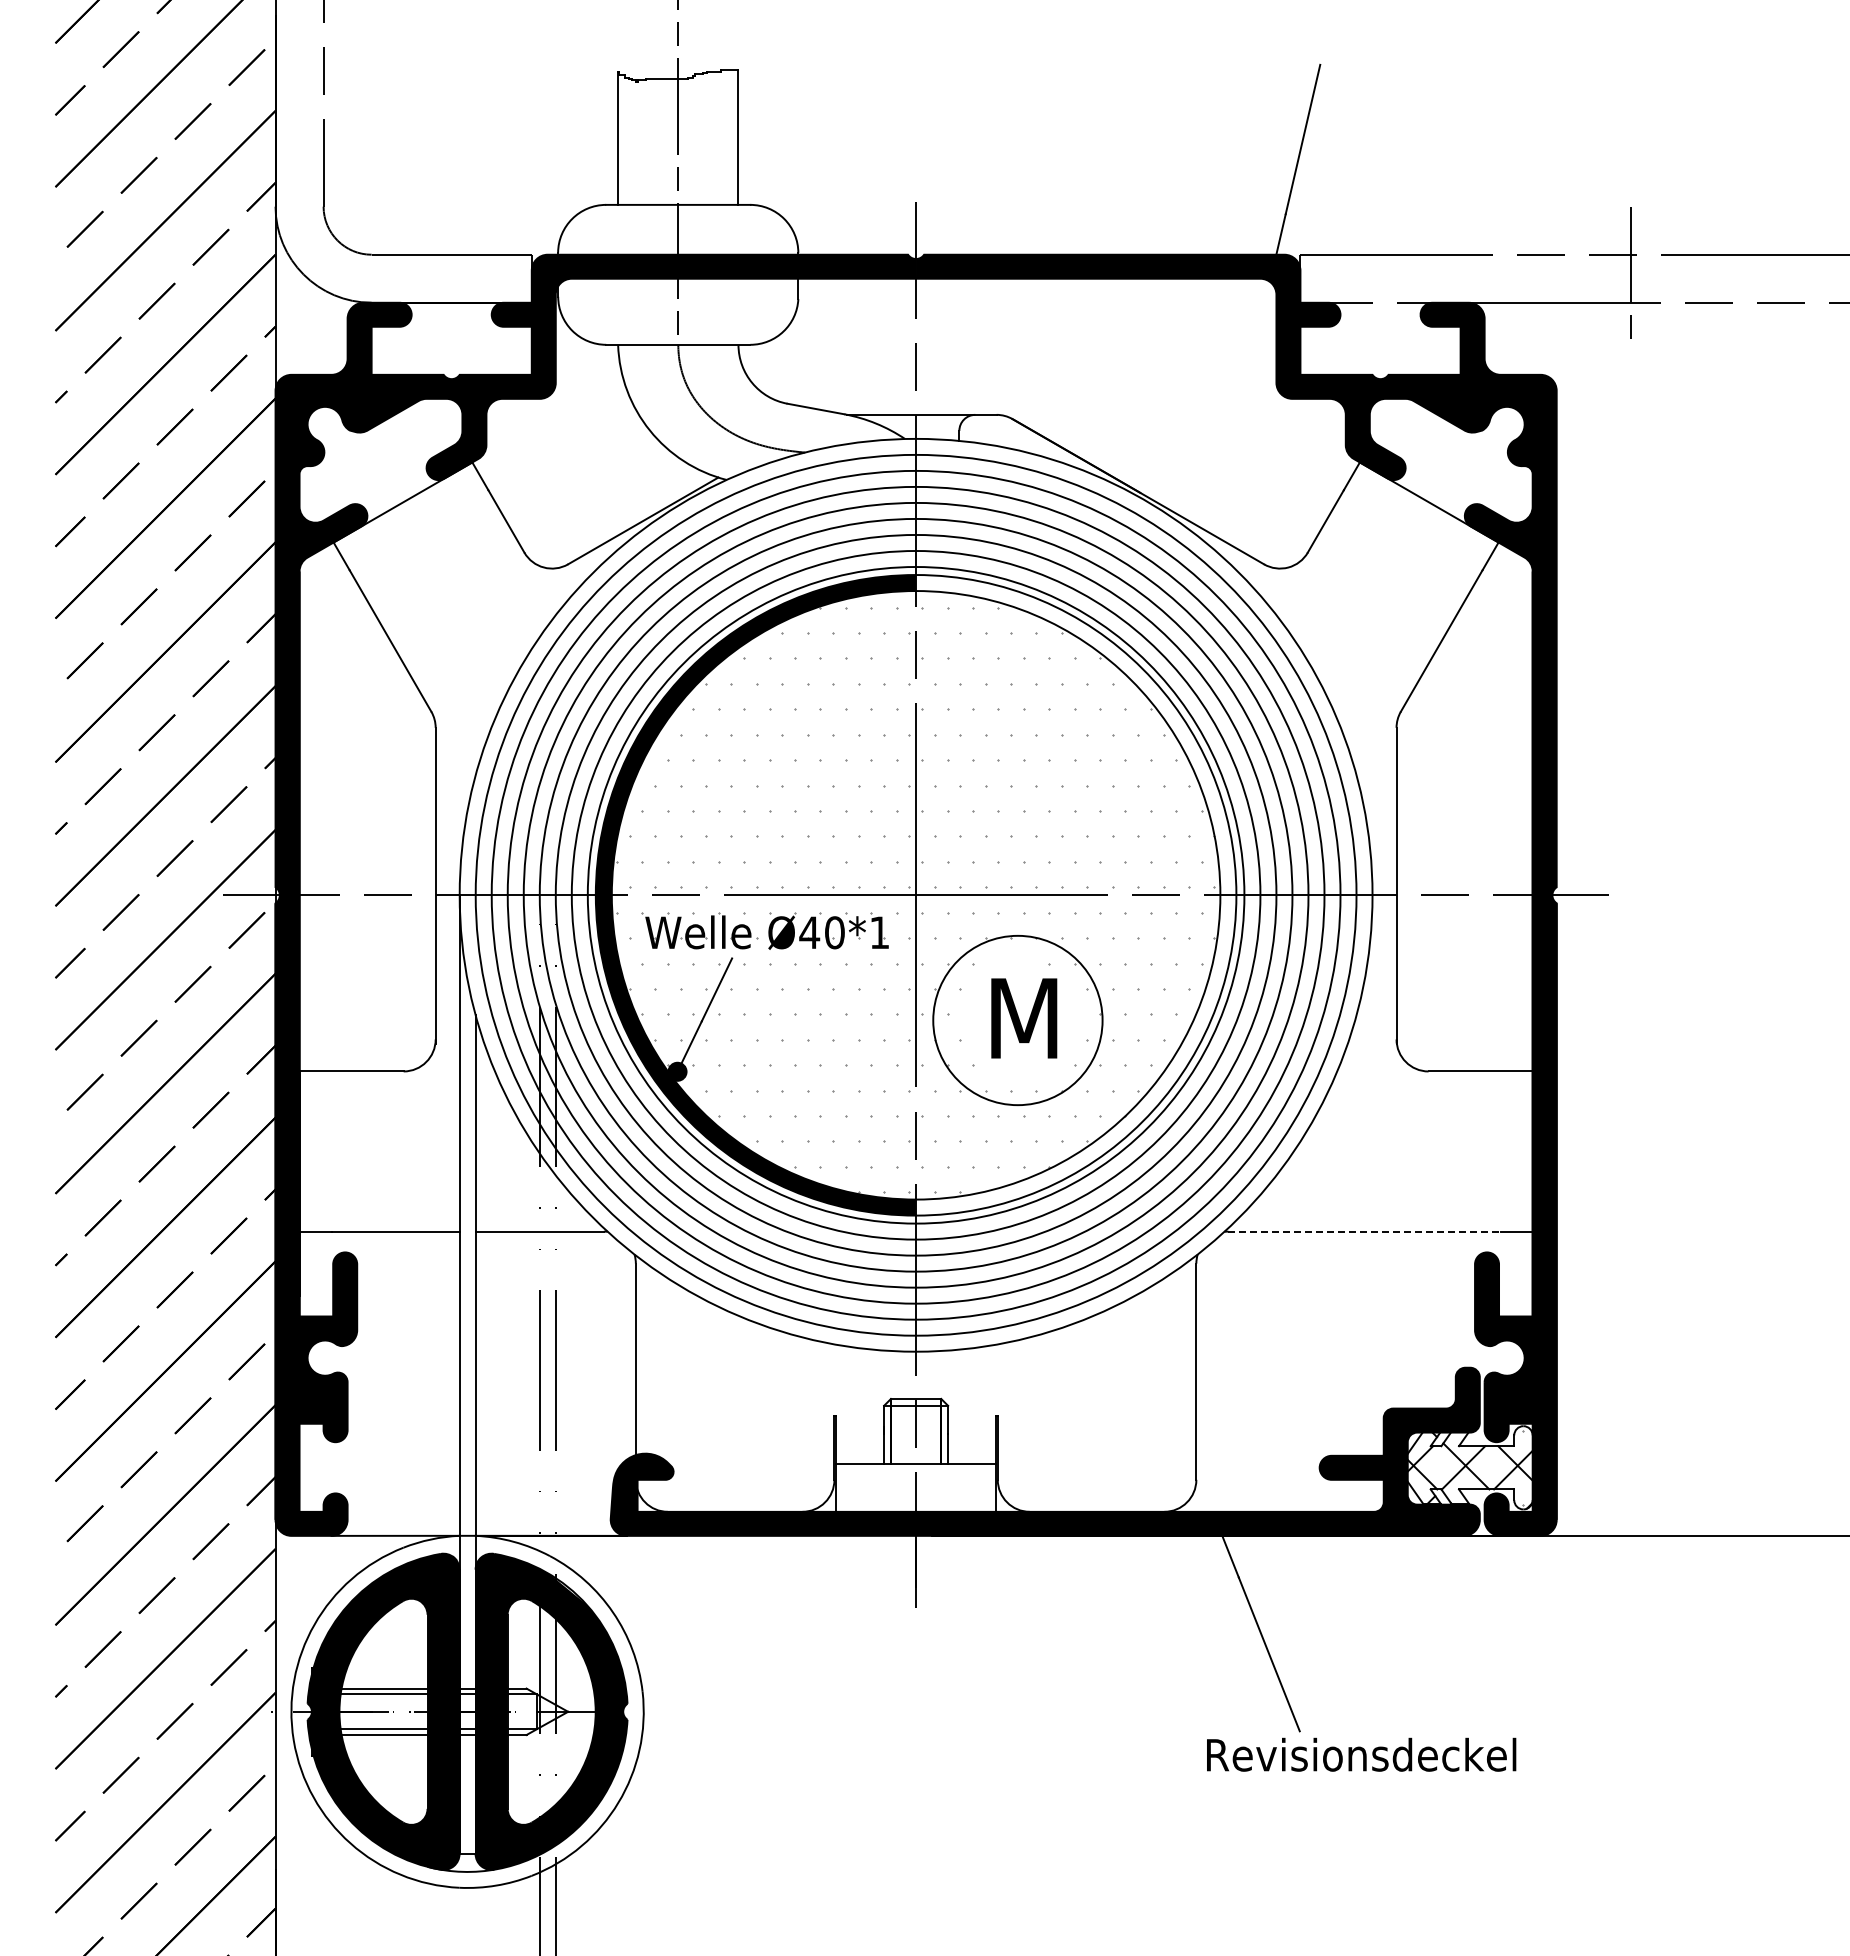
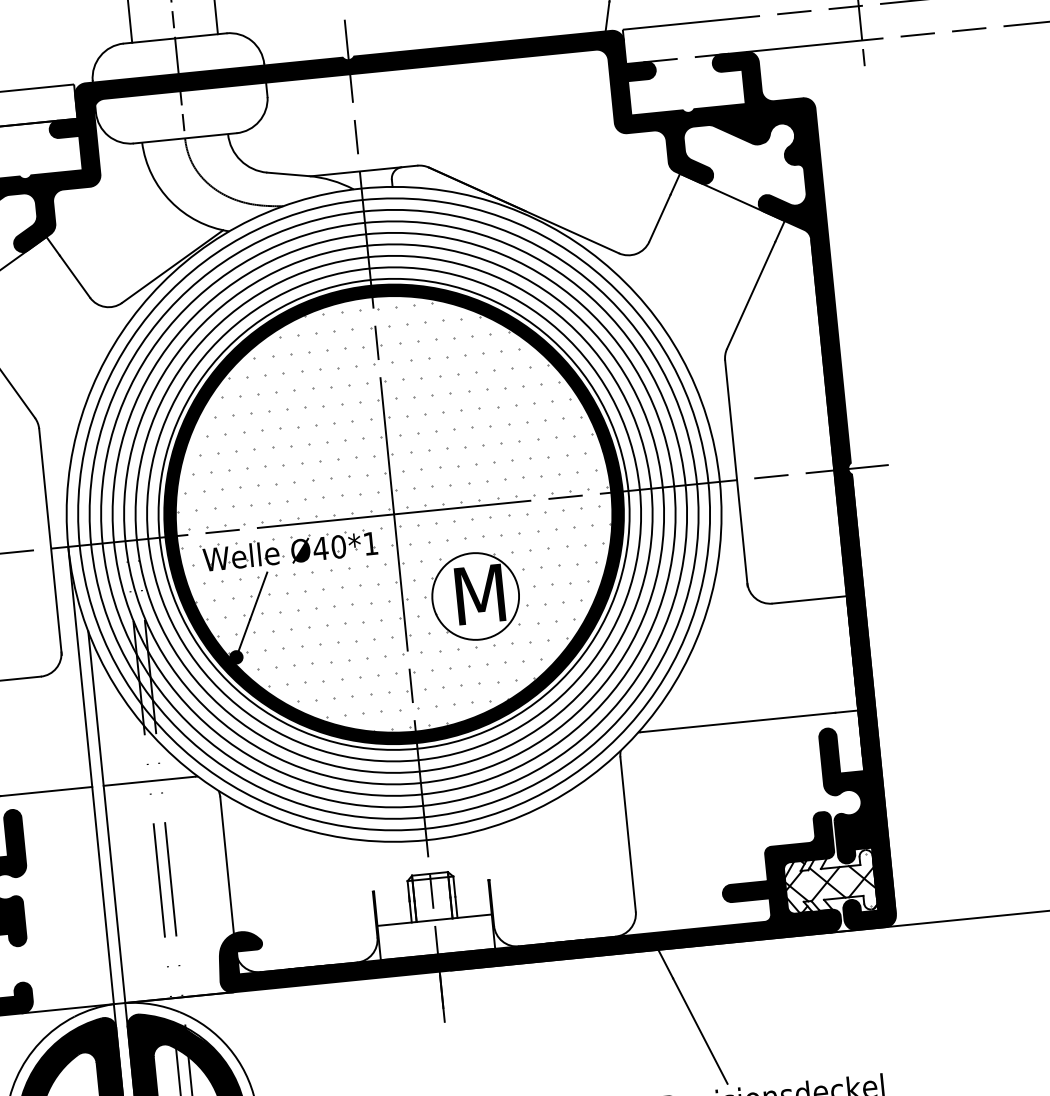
fill: (1076, 895) -> (508, 503), added
circle: (1017, 1020) -> (475, 596), size x0.71
line: (1365, 1231) -> (738, 722), dashed -> solid

